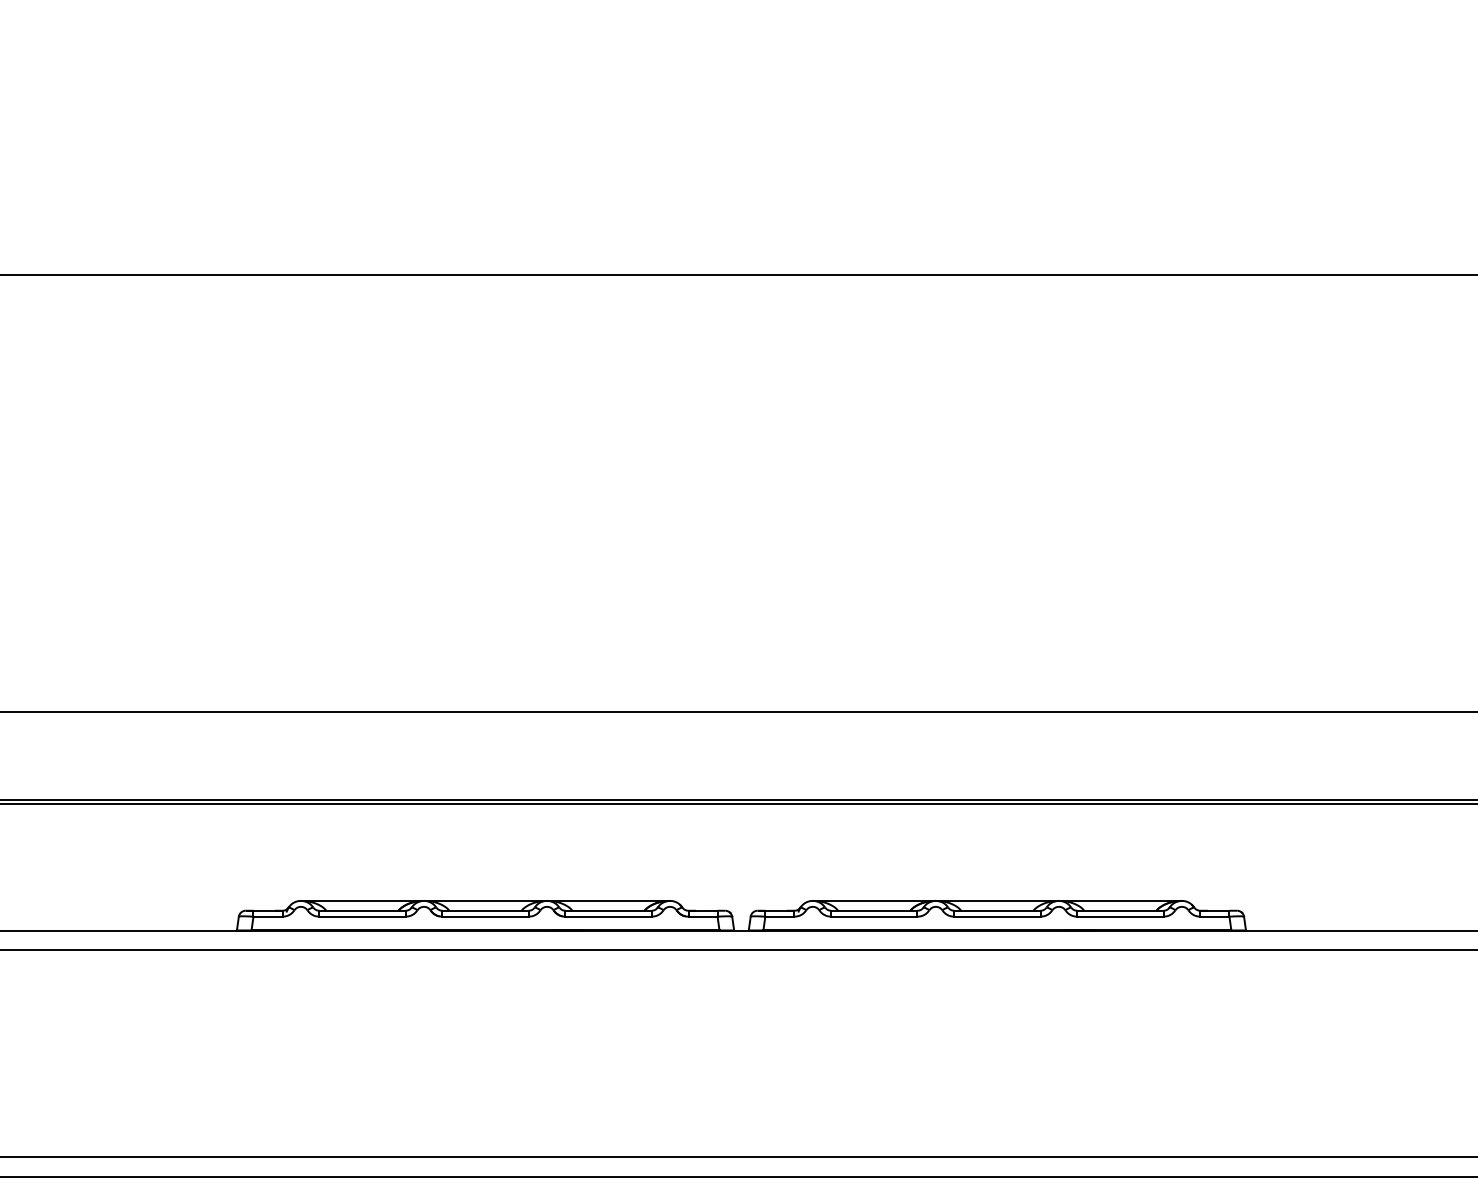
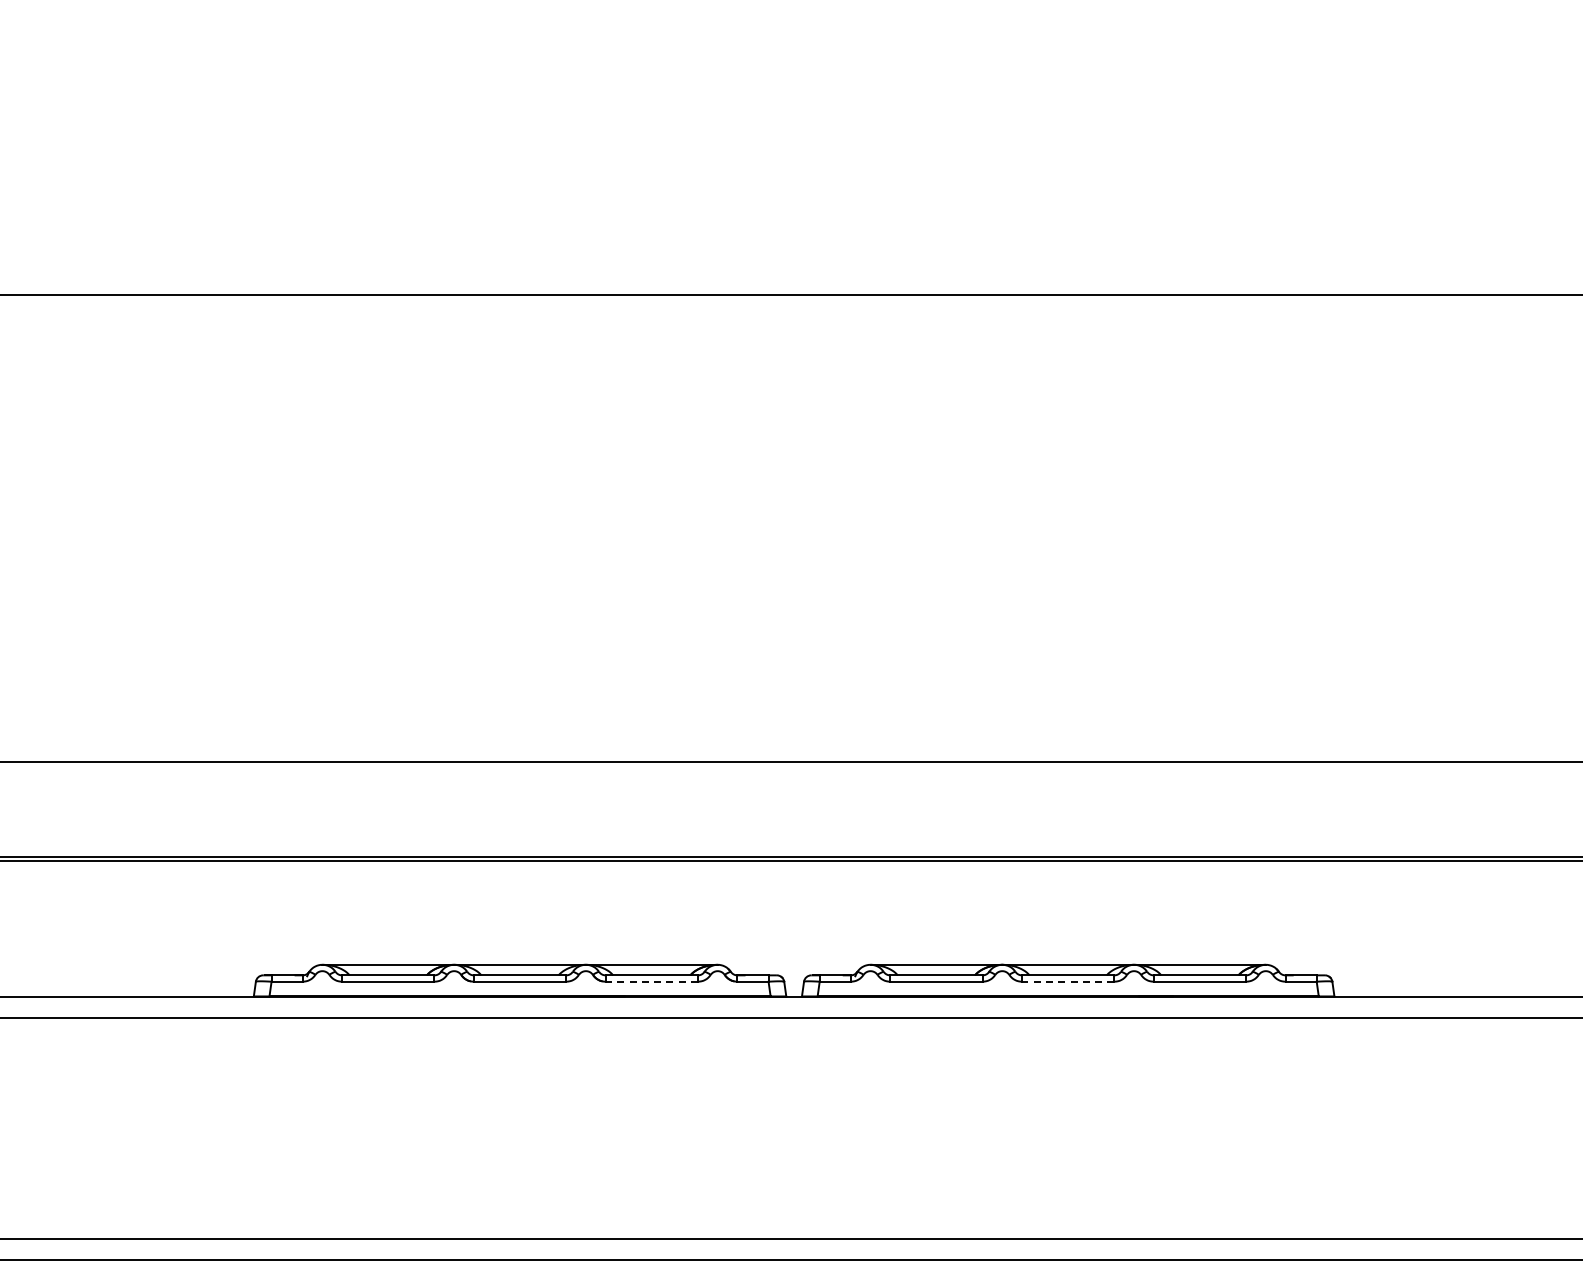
line: (608, 916) -> (651, 981), solid -> dashed
line: (996, 916) -> (1067, 981), solid -> dashed

